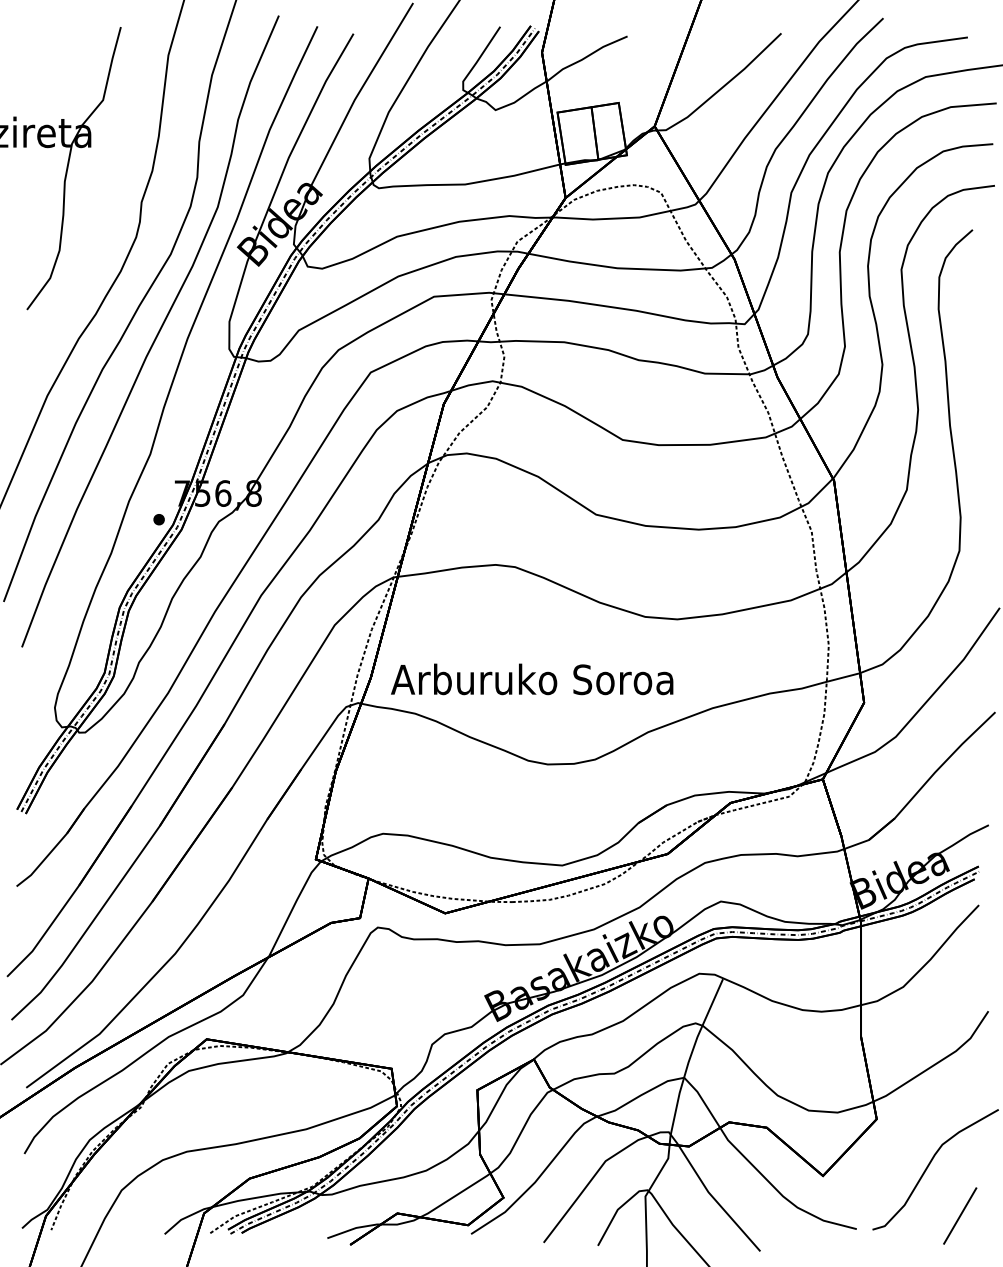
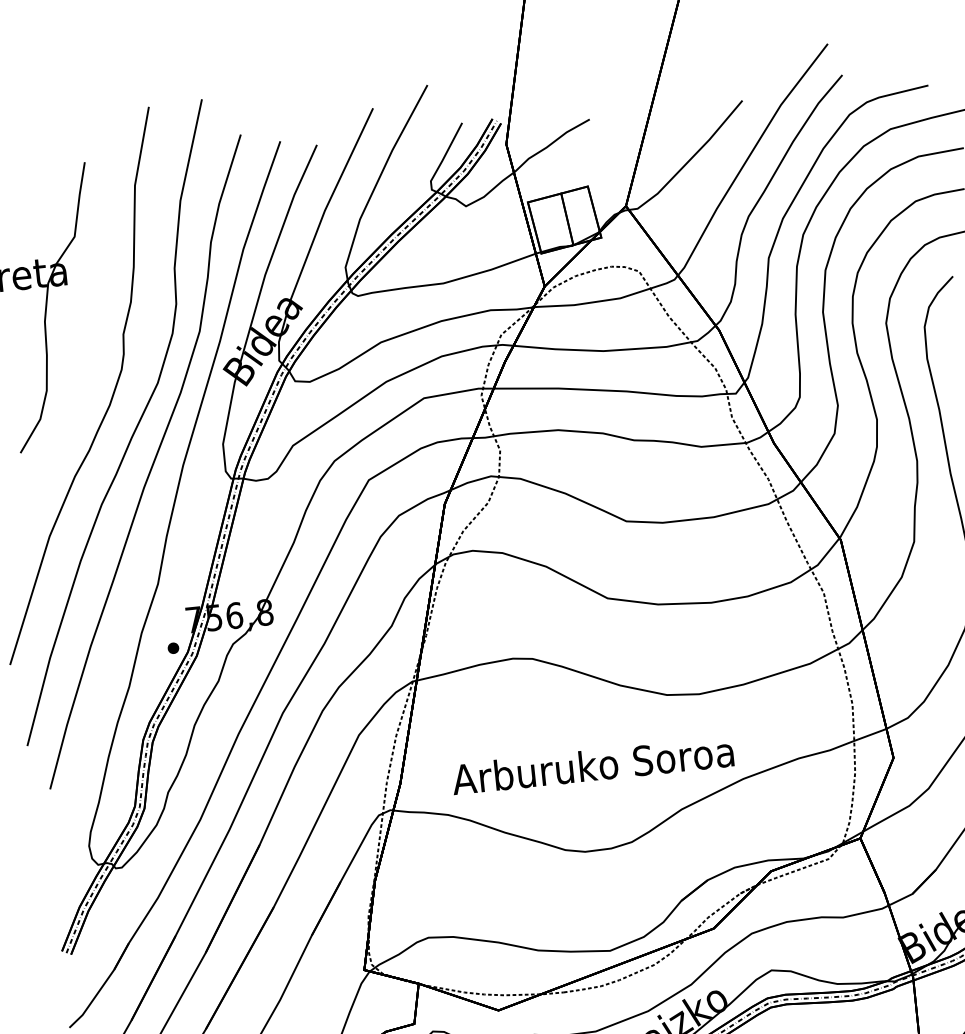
text: (532, 679) -> (593, 765), moved

